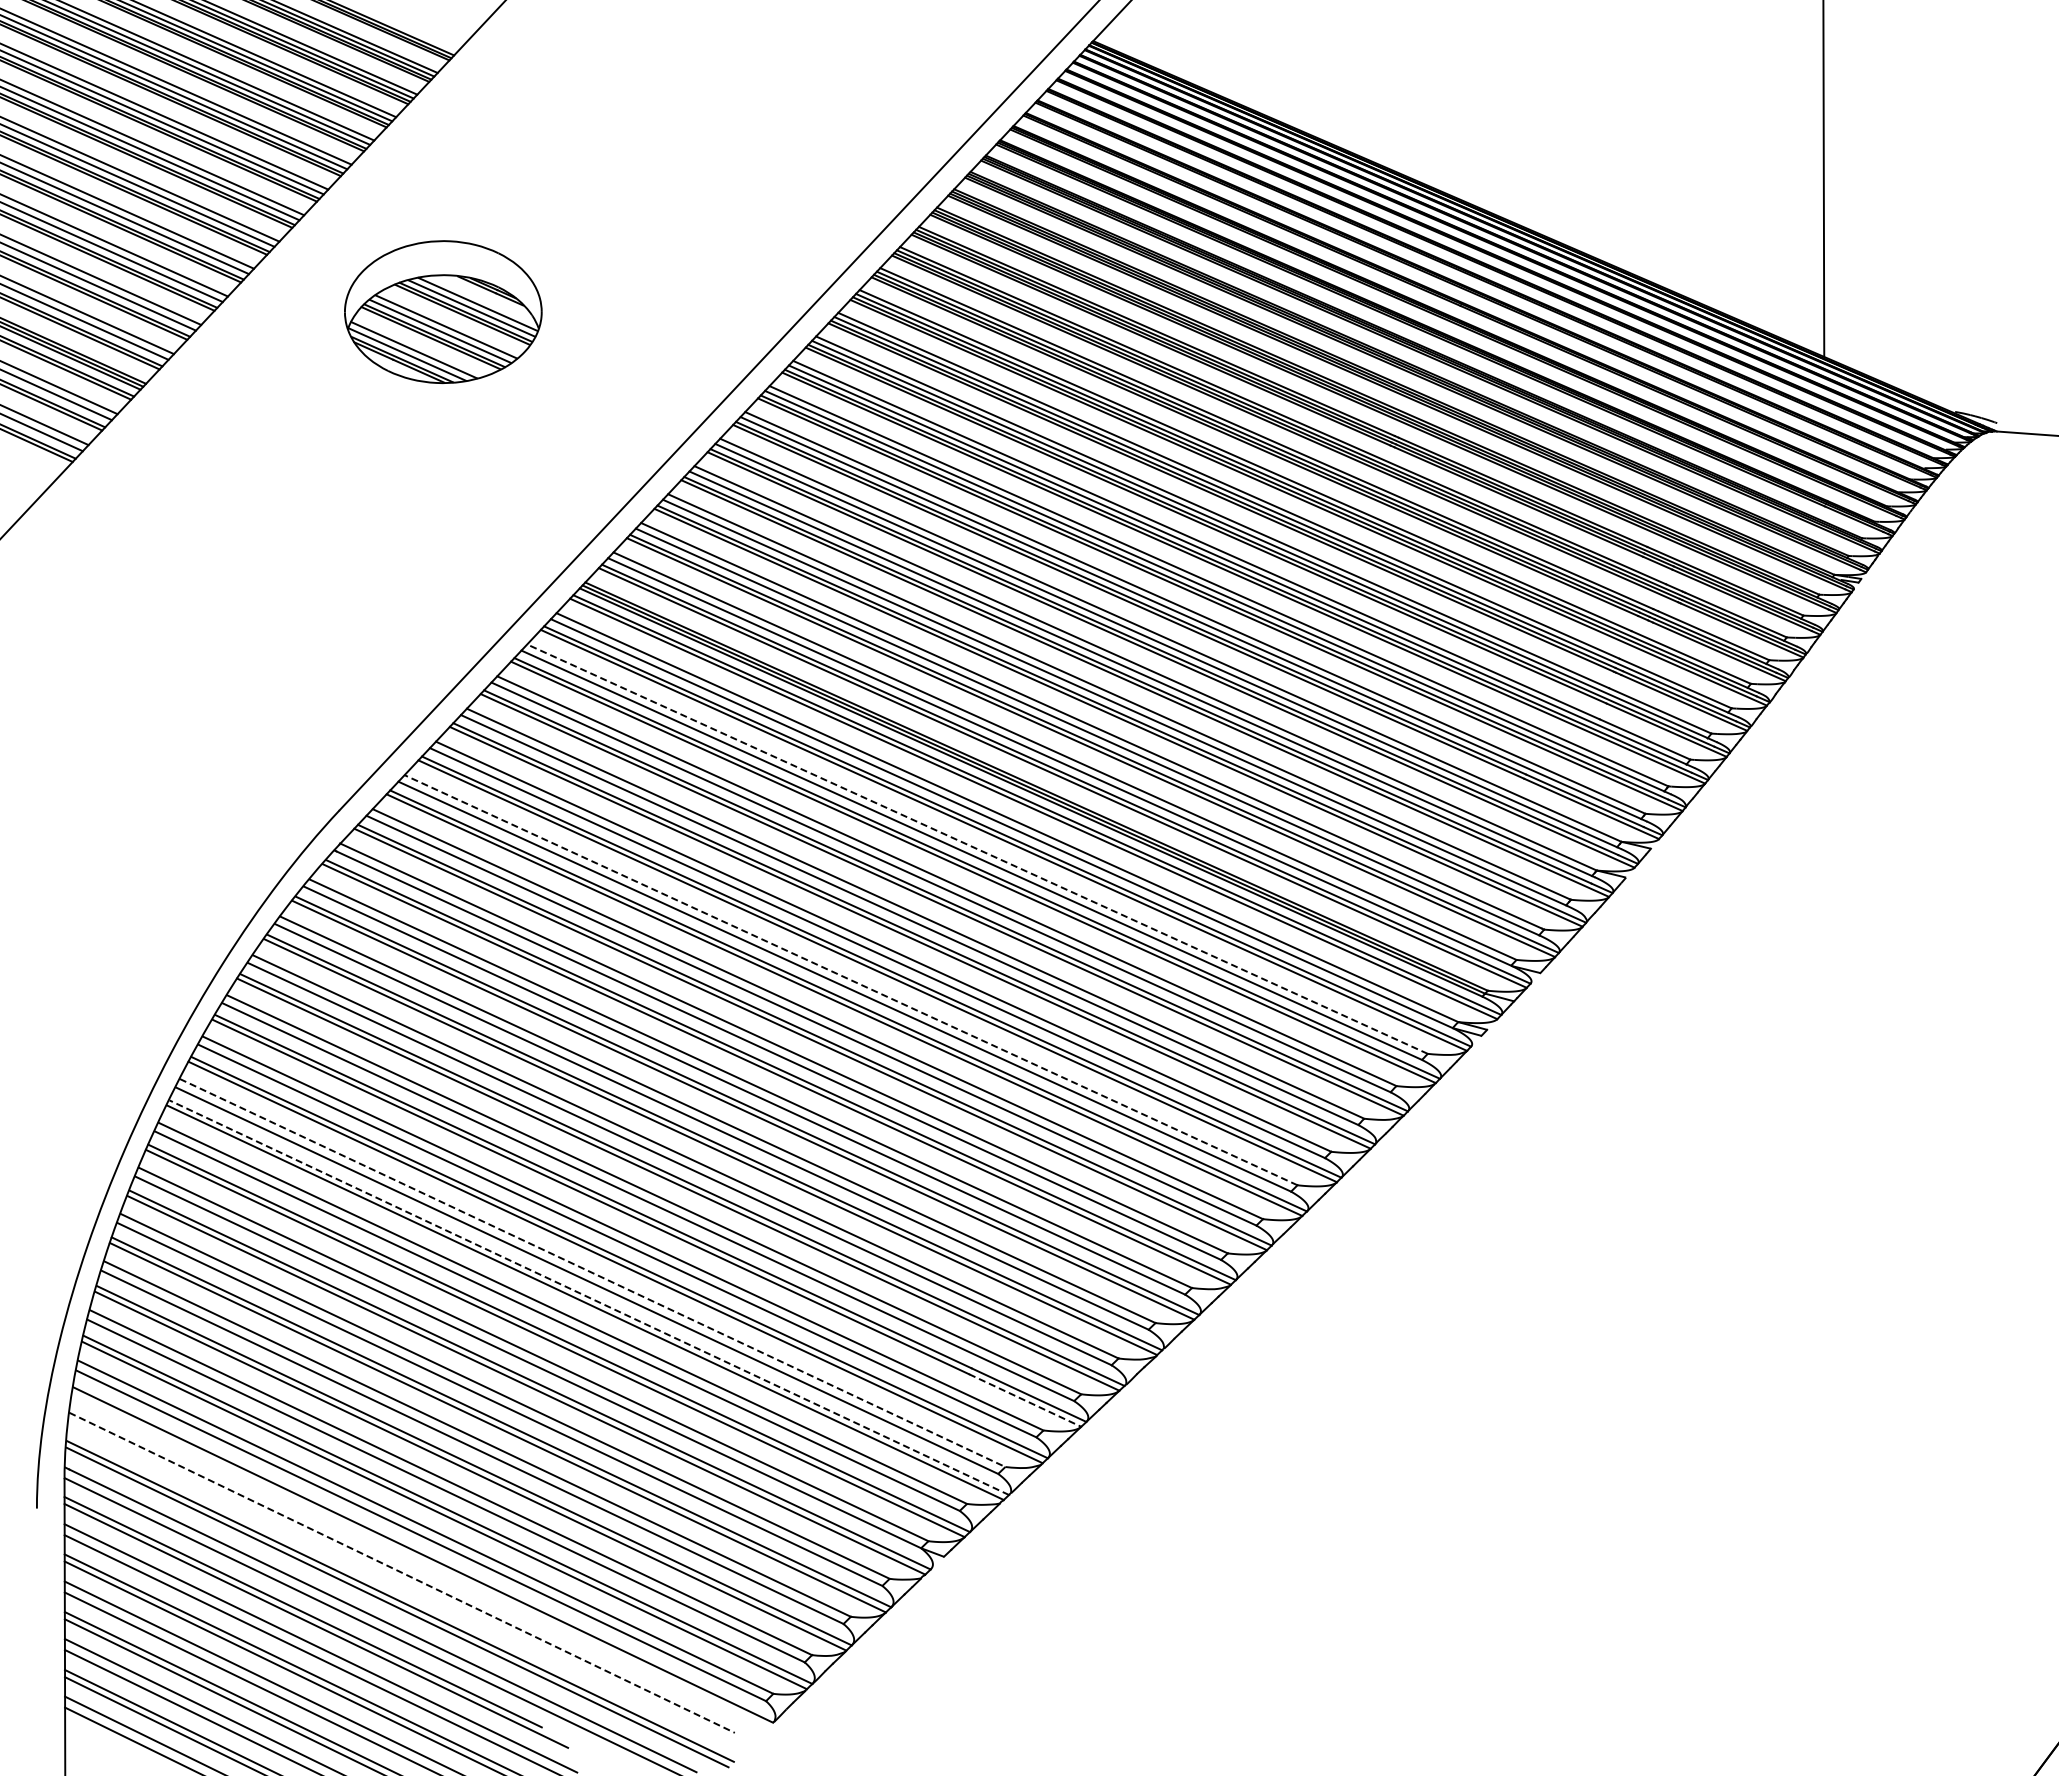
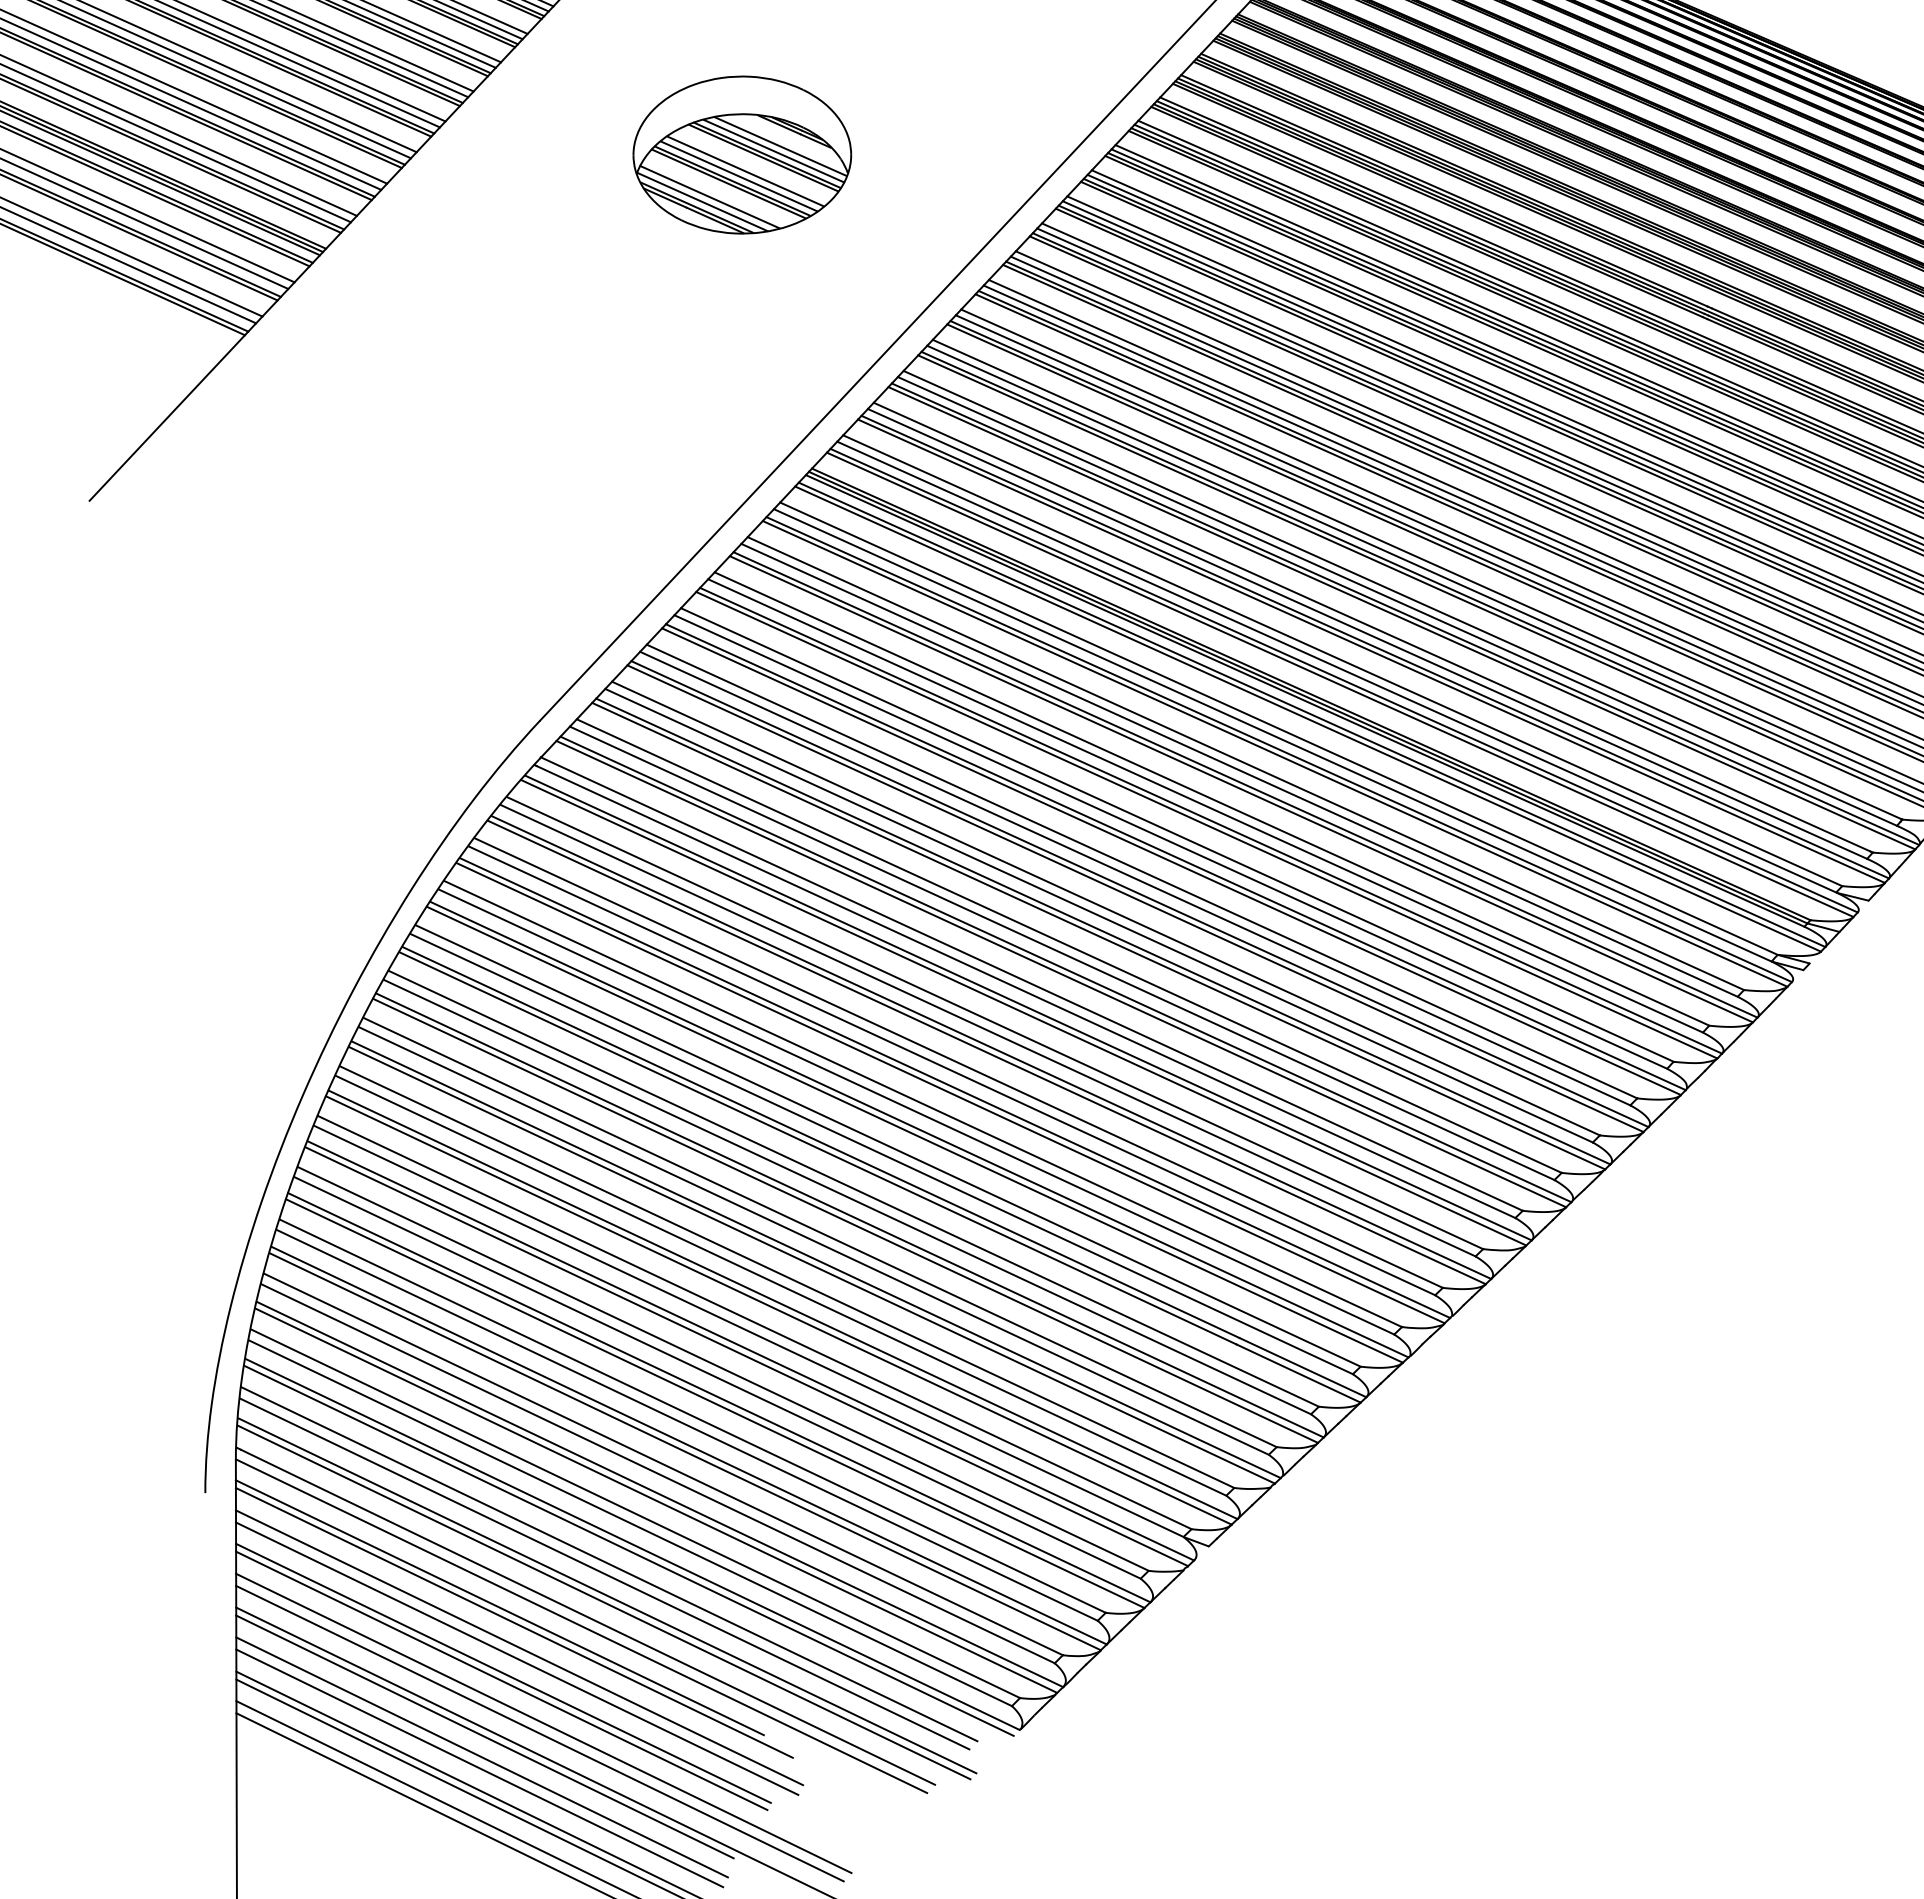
part: (443, 311) -> (742, 154), moved
line: (977, 849) -> (1245, 763), dashed -> solid
line: (850, 980) -> (1105, 908), dashed -> solid
line: (593, 1273) -> (821, 1233), dashed -> solid
line: (589, 1297) -> (816, 1259), dashed -> solid
line: (1025, 1400) -> (1298, 1373), dashed -> solid
line: (419, 1560) -> (628, 1550), added
line: (402, 1573) -> (609, 1564), dashed -> solid
line: (397, 1581) -> (604, 1573), added

